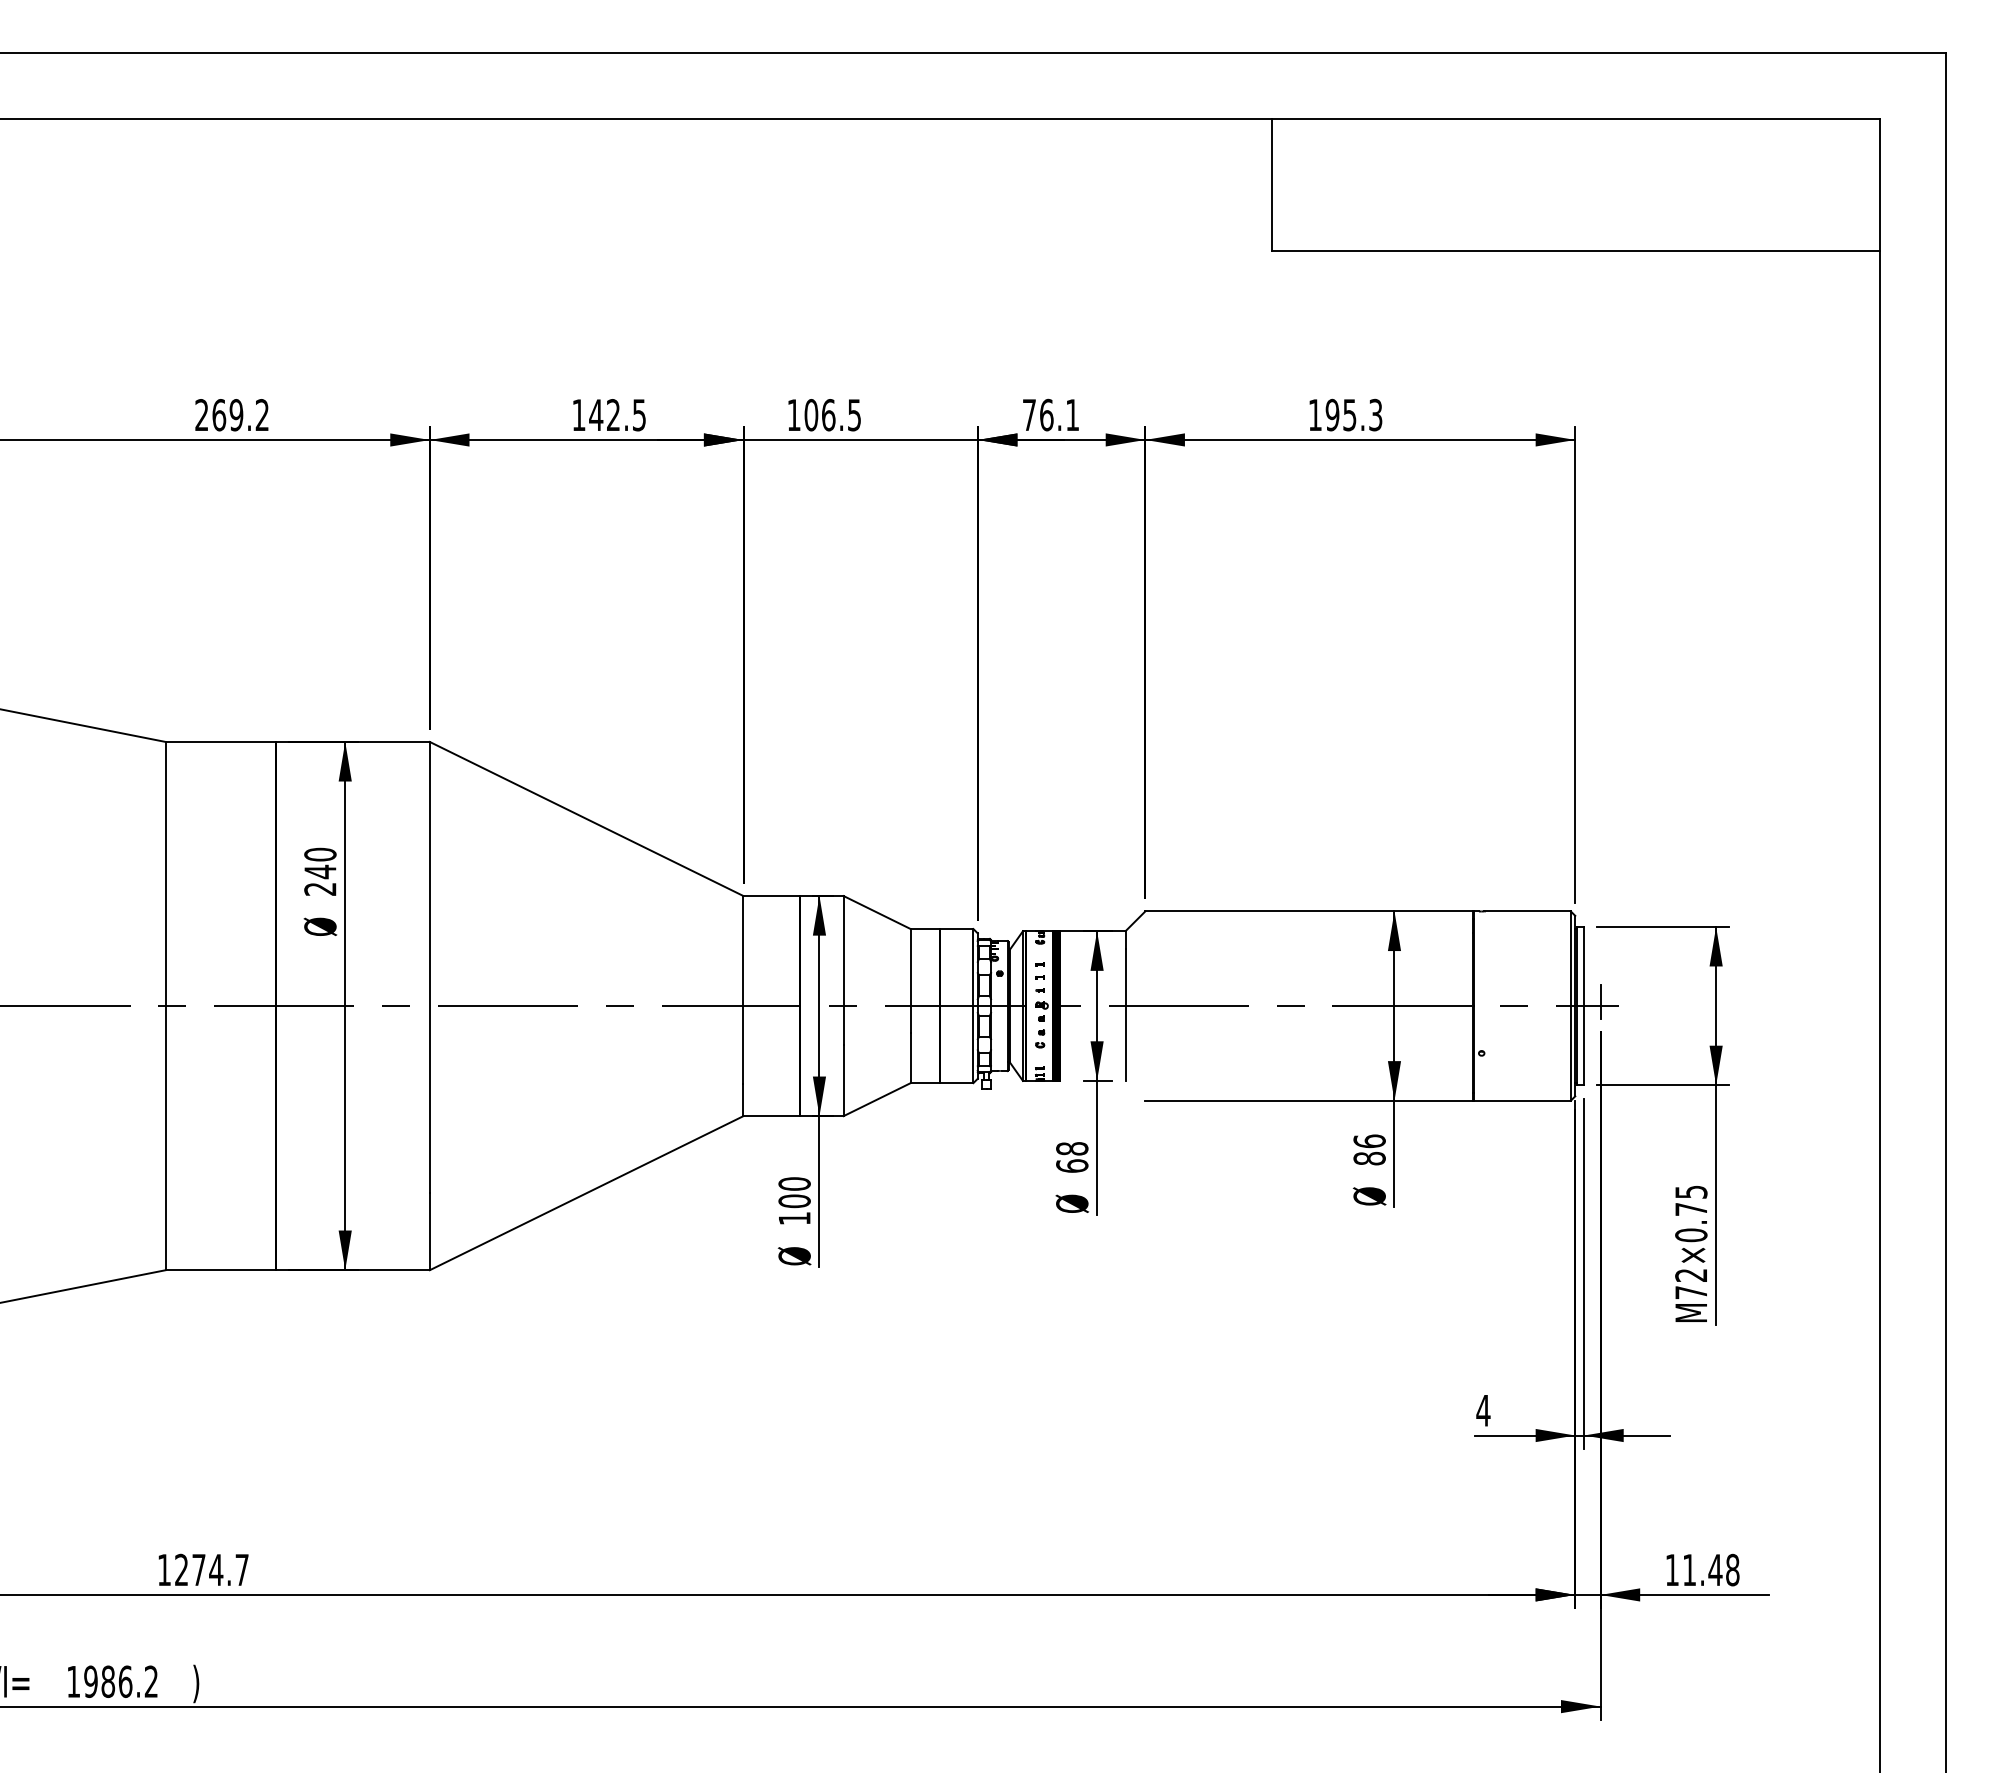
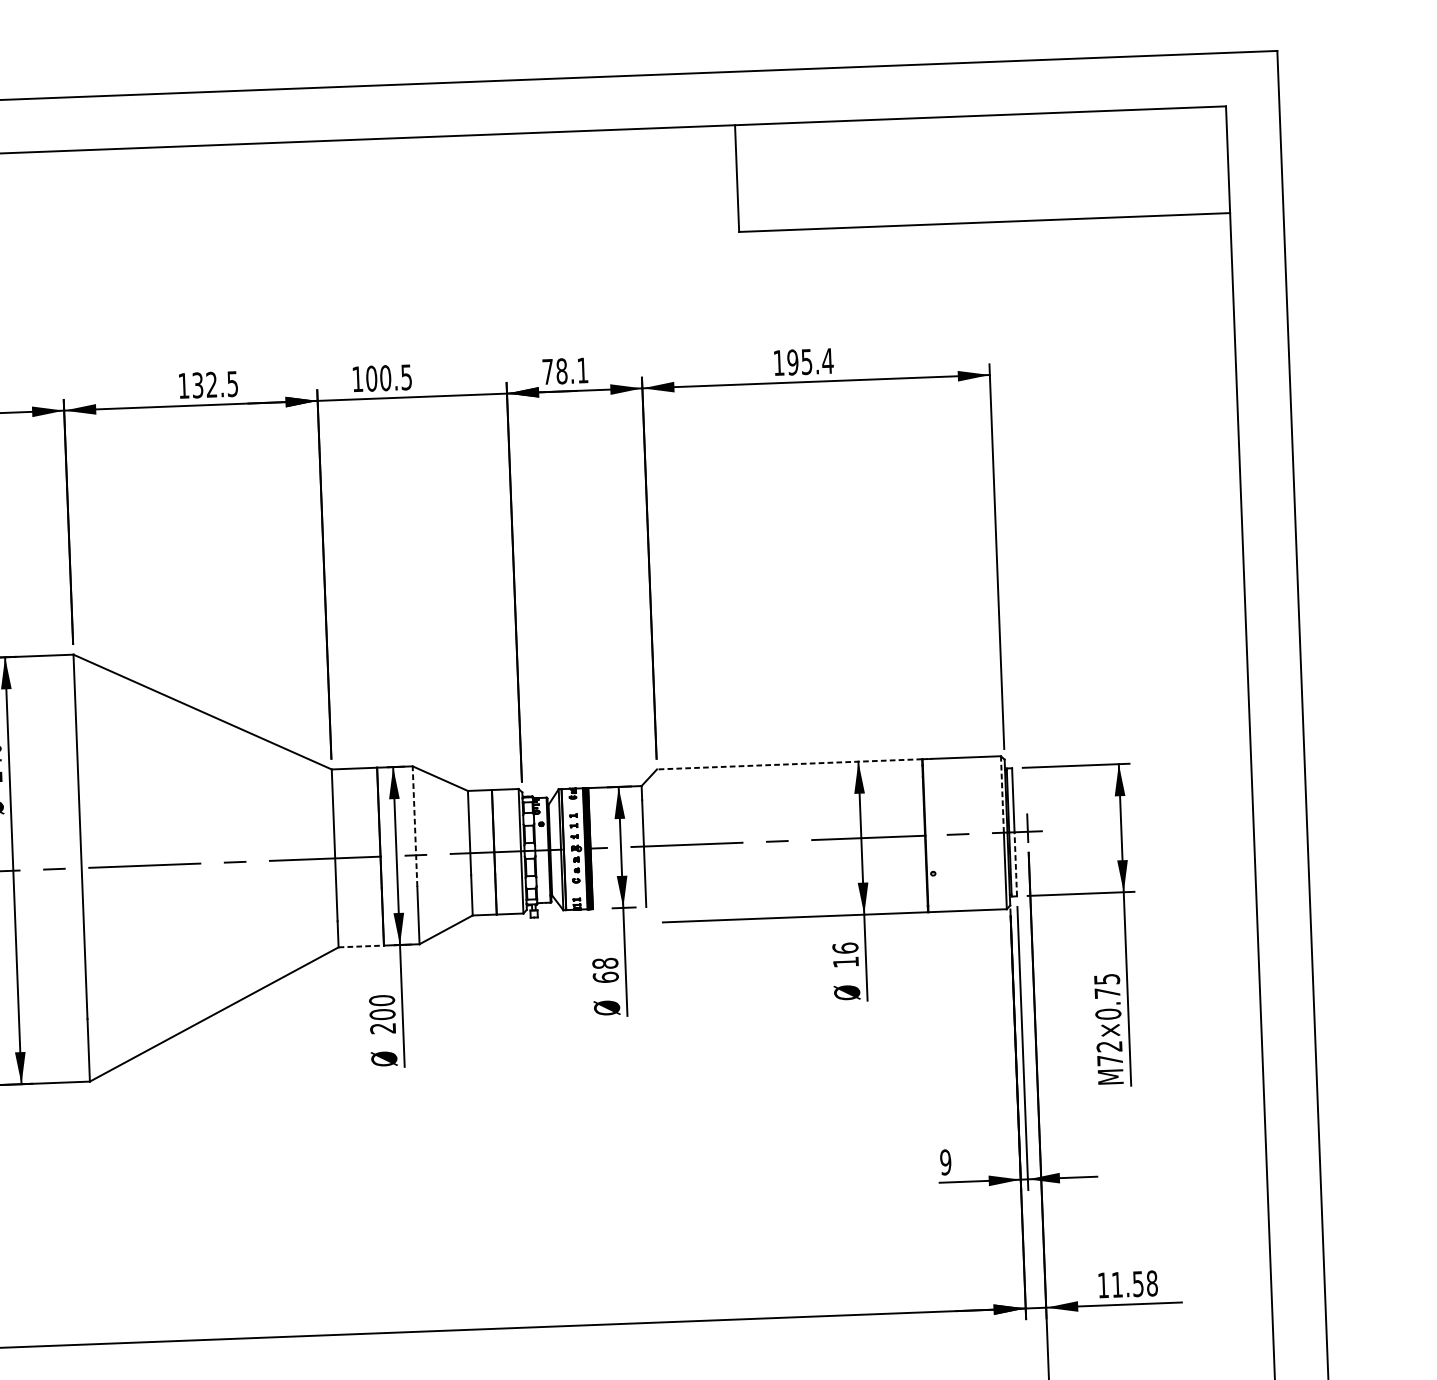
text: (1046, 414) -> (561, 370), 76.1 -> 78.1
text: (1375, 414) -> (827, 360), 195.3 -> 195.4
text: (596, 415) -> (198, 385), 142.5 -> 132.5
text: (828, 415) -> (385, 378), 106.5 -> 100.5
line: (1309, 911) -> (789, 764), solid -> dashed
line: (1570, 958) -> (1002, 794), solid -> dashed
line: (843, 970) -> (414, 826), solid -> dashed
line: (1584, 1045) -> (1016, 864), solid -> dashed
line: (772, 1116) -> (362, 946), solid -> dashed
text: (1369, 1158) -> (845, 962), 86 -> 16
text: (794, 1218) -> (383, 1028), 100 -> 200
text: (1483, 1410) -> (945, 1162), 4 -> 9
text: (1715, 1570) -> (1138, 1284), 11.48 -> 11.58

